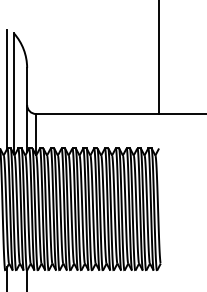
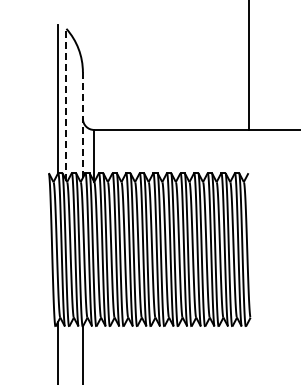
line: (14, 93) -> (66, 104), solid -> dashed
line: (26, 110) -> (82, 125), solid -> dashed

